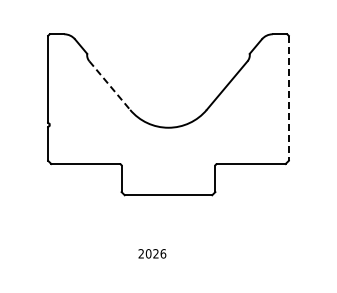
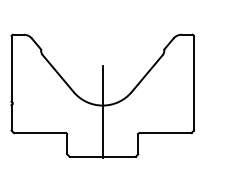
line: (109, 85) -> (58, 73), dashed -> solid
line: (288, 98) -> (193, 83), dashed -> solid
line: (168, 136) -> (102, 112), added

